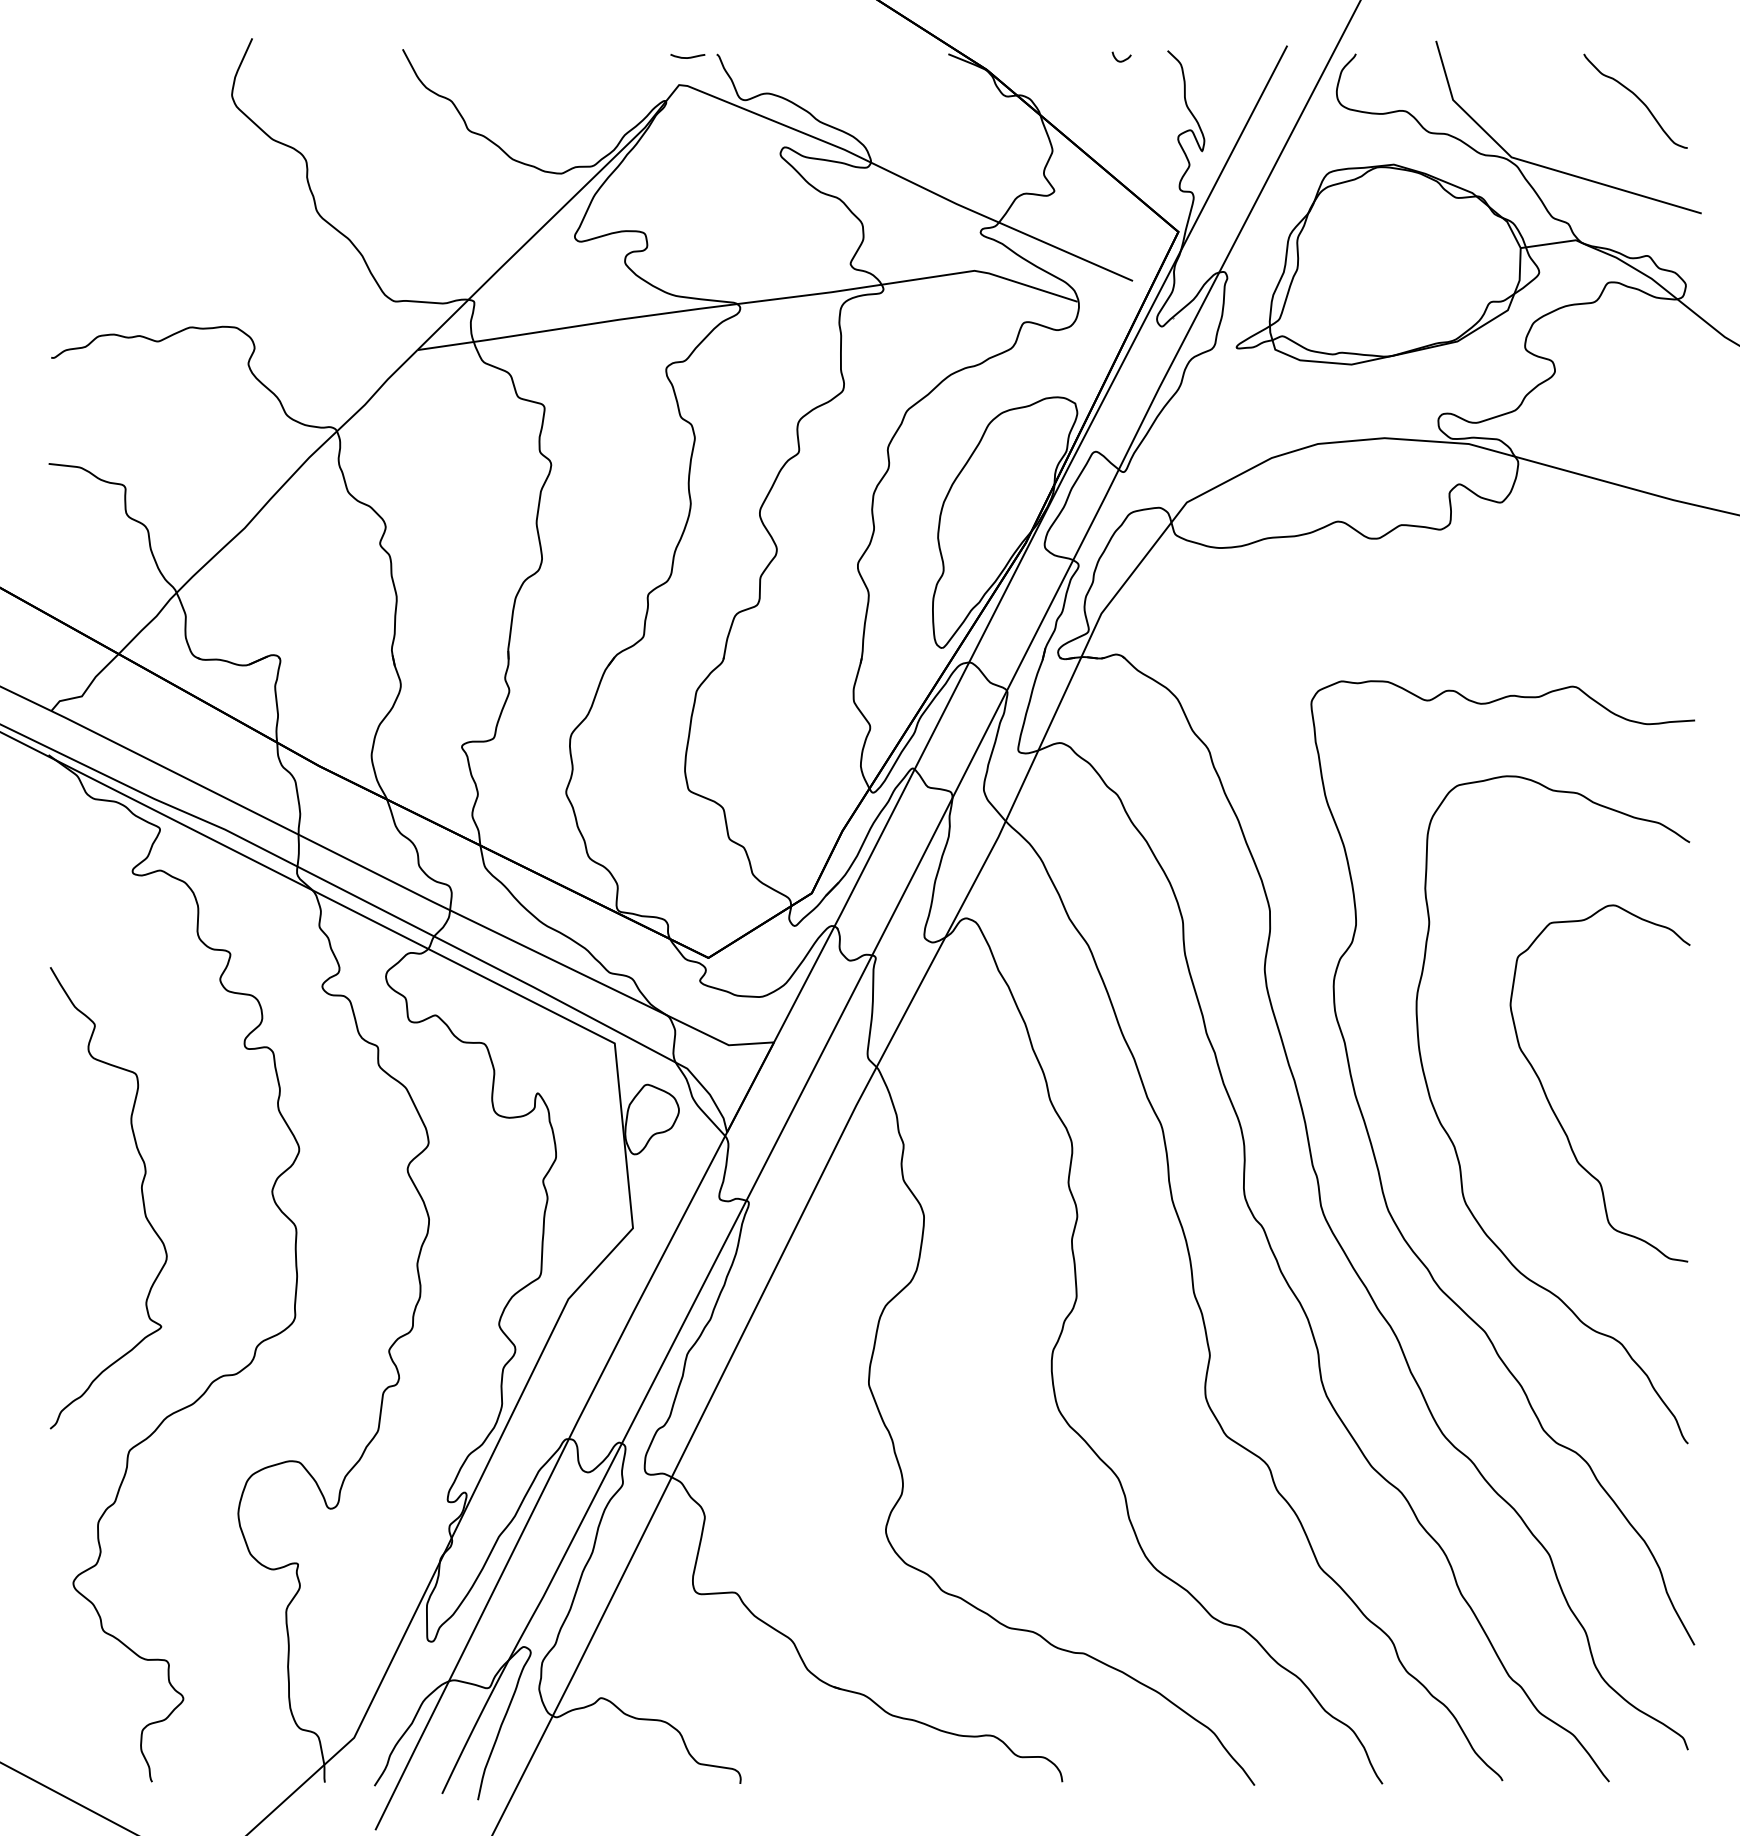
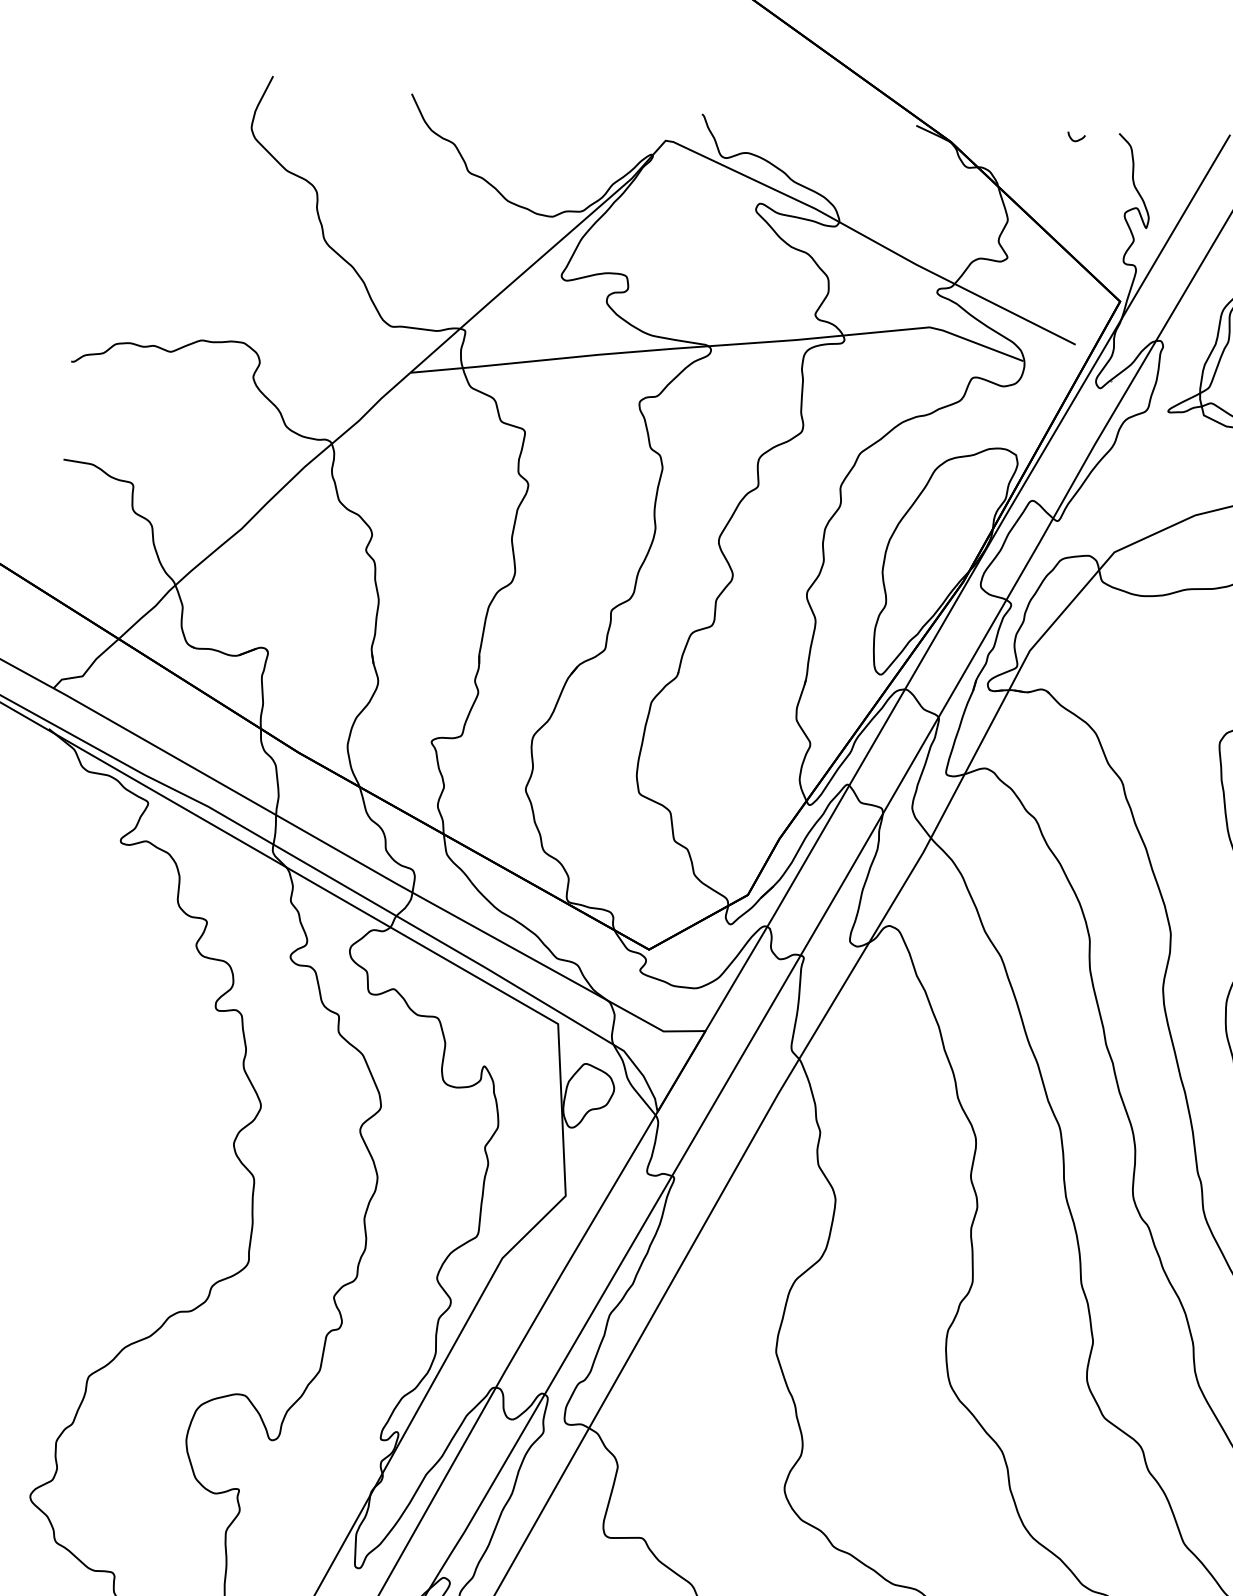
curve: (687, 57) -> (674, 115), removed
curve: (141, 1196) -> (112, 1141), removed

